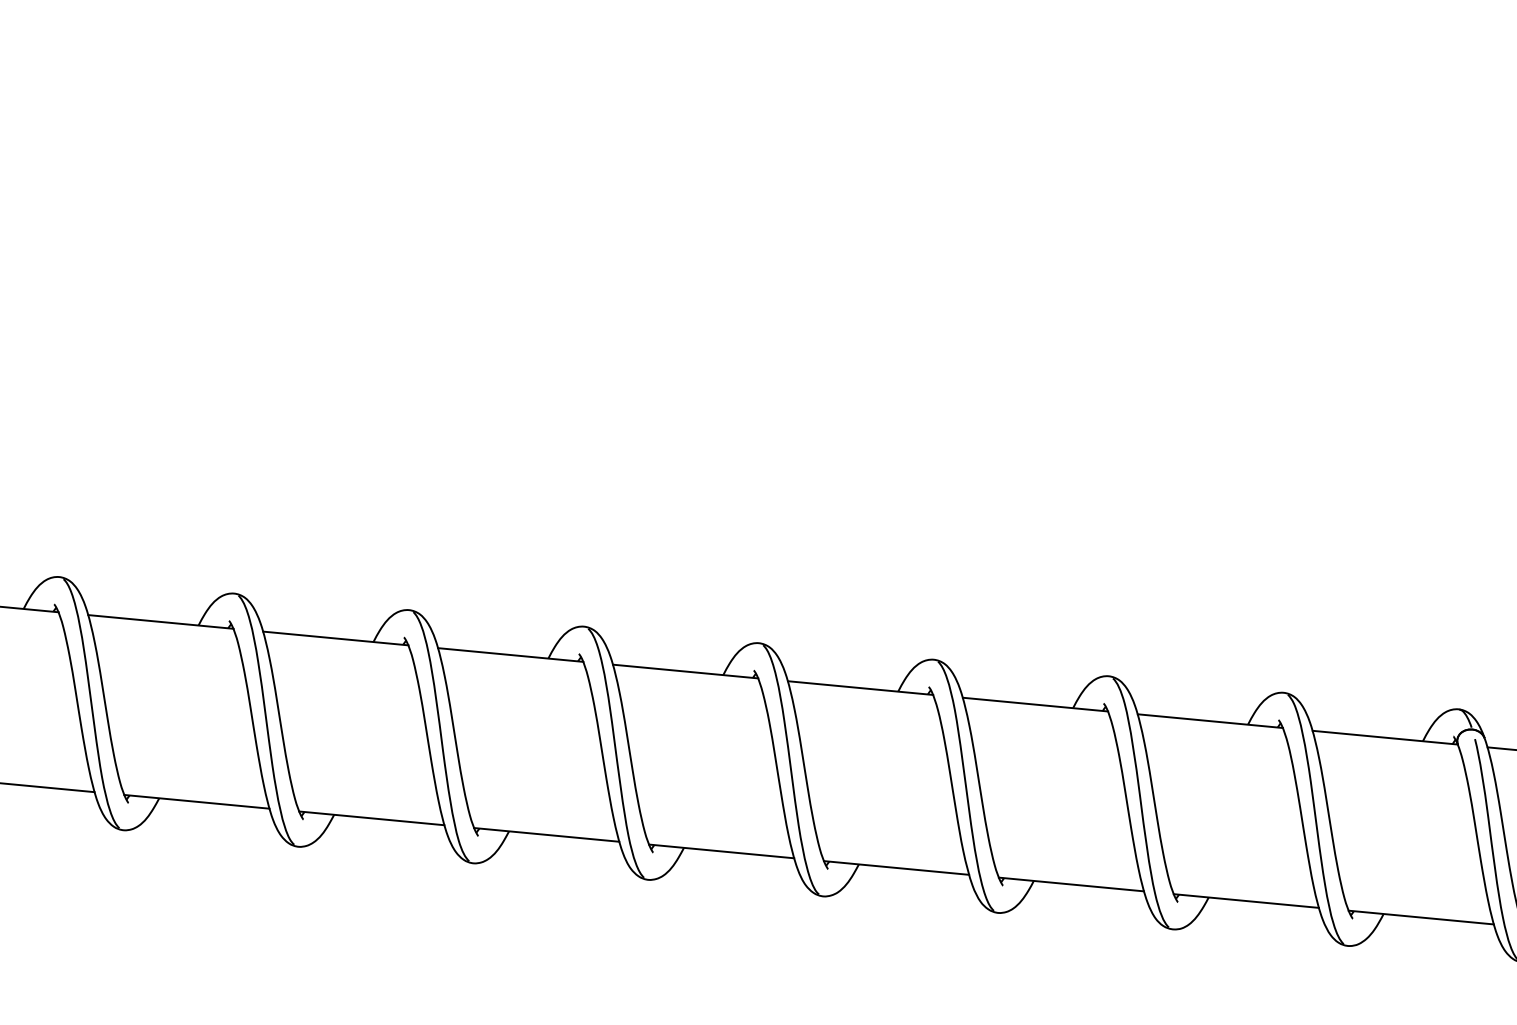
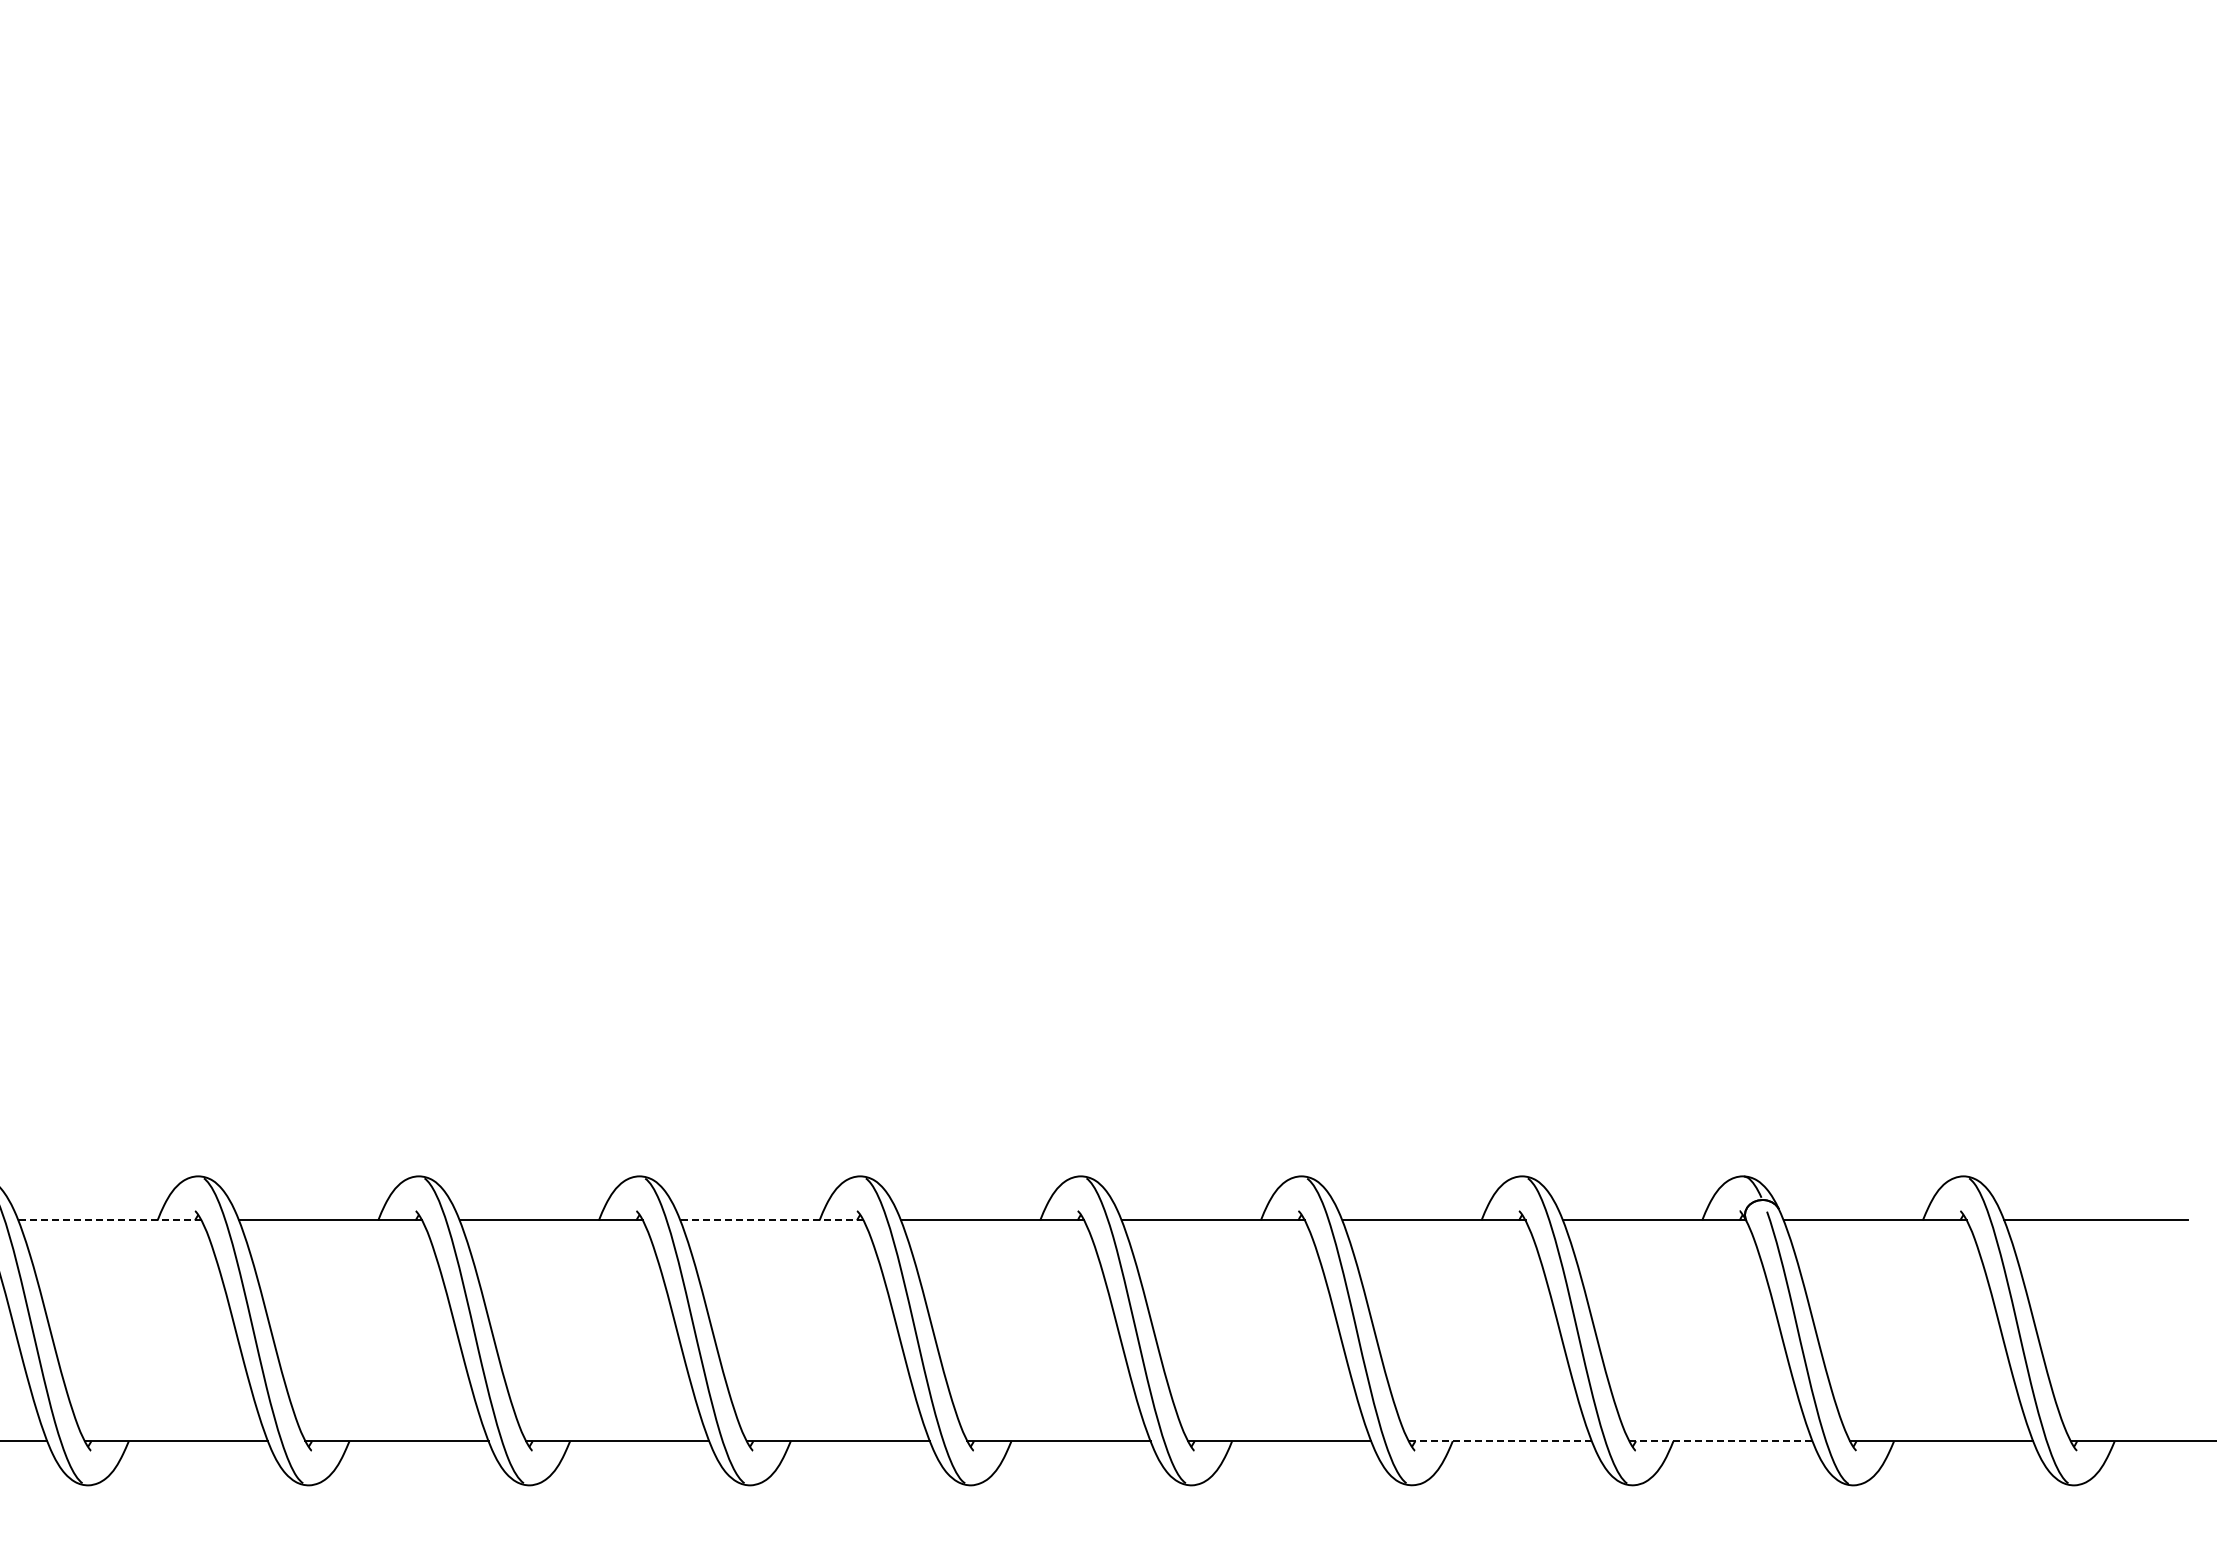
line: (161, 621) -> (110, 1220), solid -> dashed
line: (686, 671) -> (772, 1220), solid -> dashed
line: (1246, 901) -> (1500, 1441), solid -> dashed
line: (1420, 917) -> (1720, 1441), solid -> dashed

